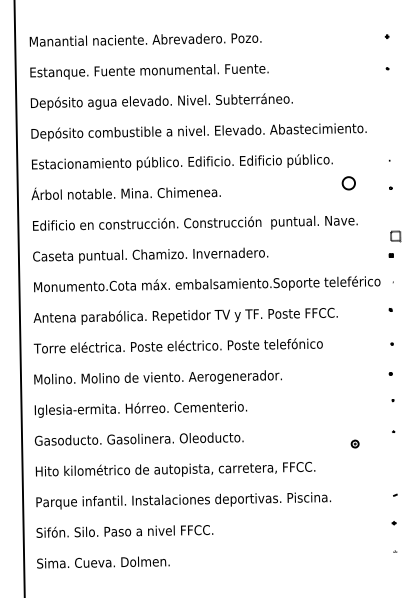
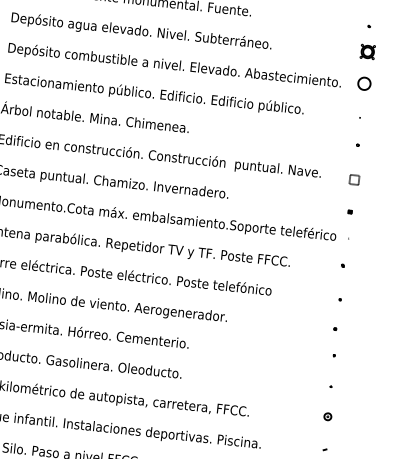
part: (388, 93) -> (367, 51), added
part: (348, 183) -> (364, 83), moved
part: (395, 236) -> (354, 180), moved
part: (354, 443) -> (327, 416), moved

